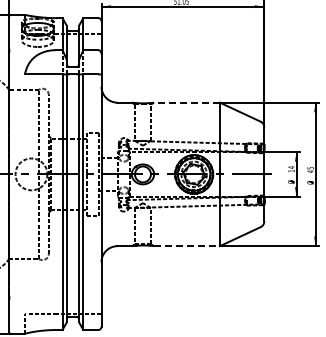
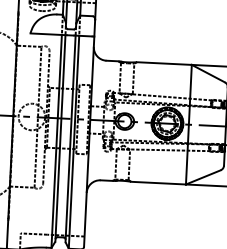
line: (186, 102) -> (164, 63), dashed -> solid
line: (186, 246) -> (158, 183), dashed -> solid

